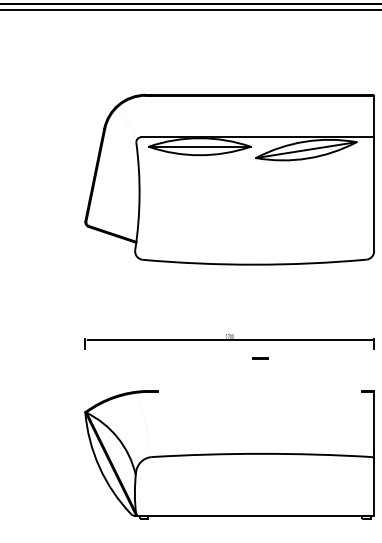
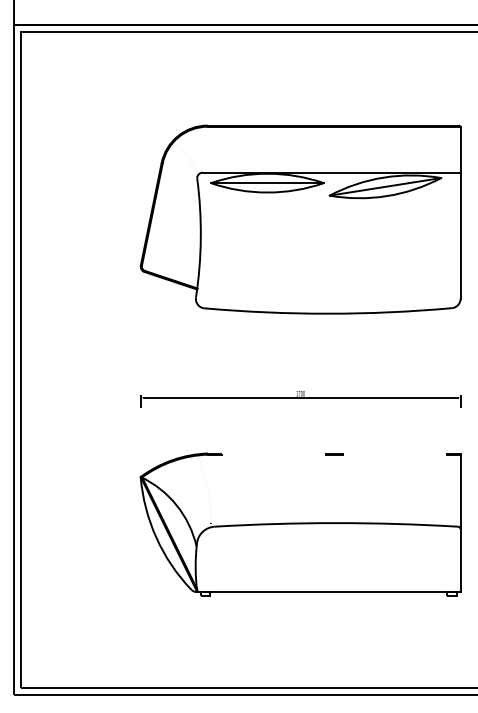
line: (260, 359) -> (334, 454), moved

